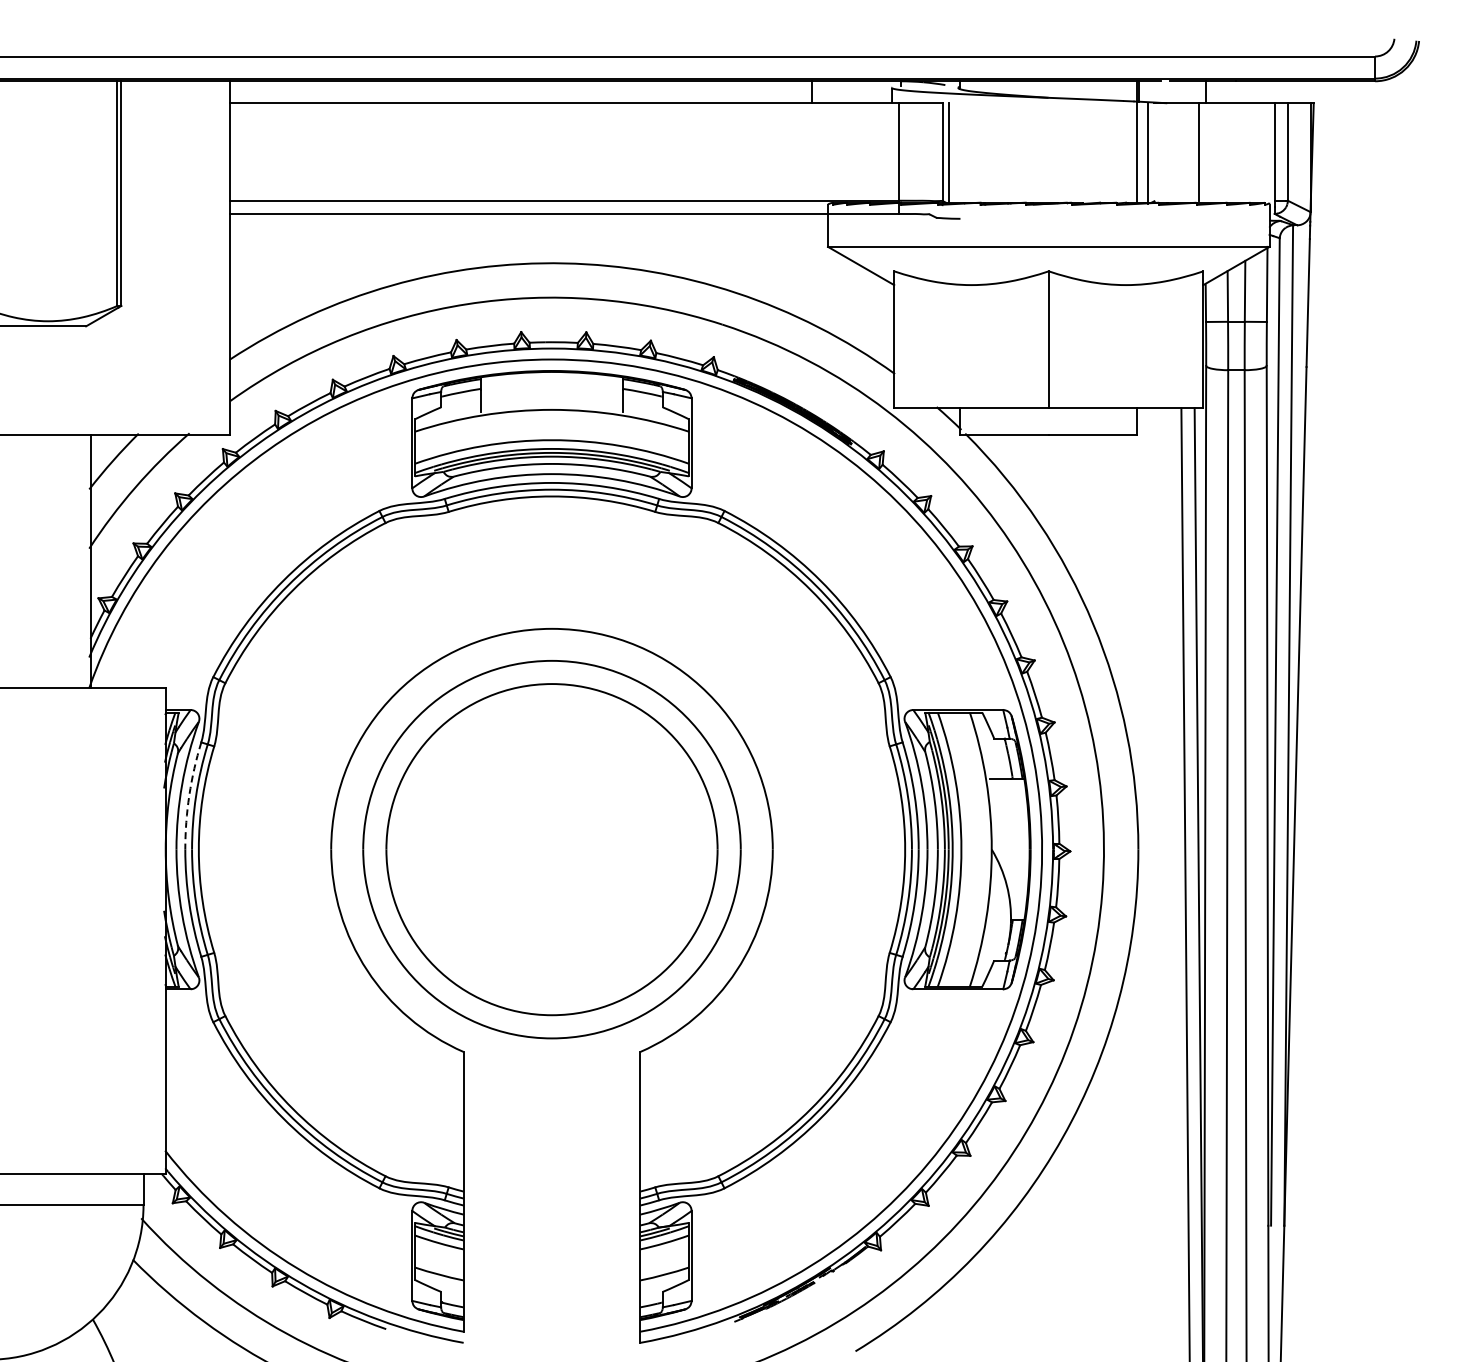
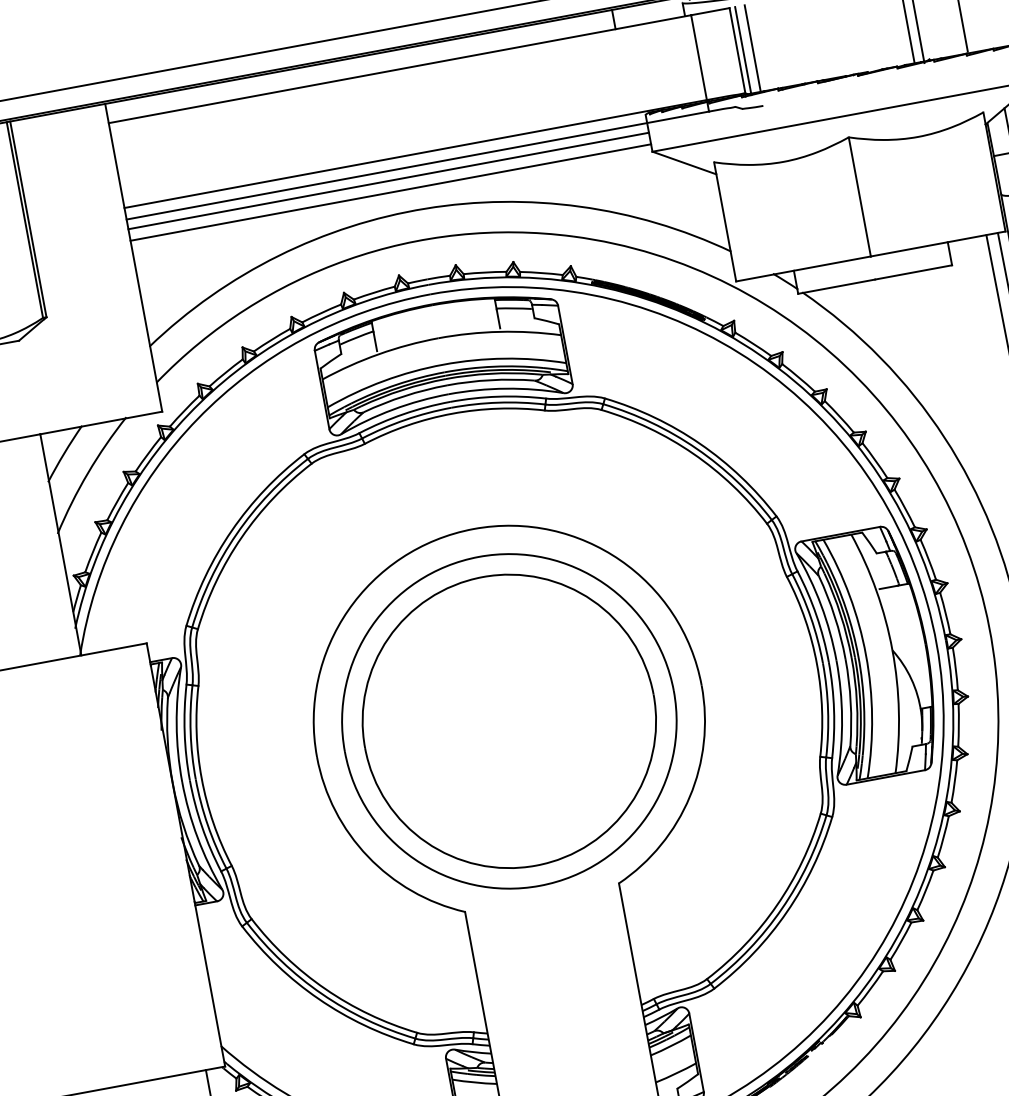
line: (960, 152) -> (752, 48), added
line: (528, 225) -> (388, 181), added
line: (528, 238) -> (390, 192), added
arc: (189, 795) -> (184, 732), dashed -> solid

